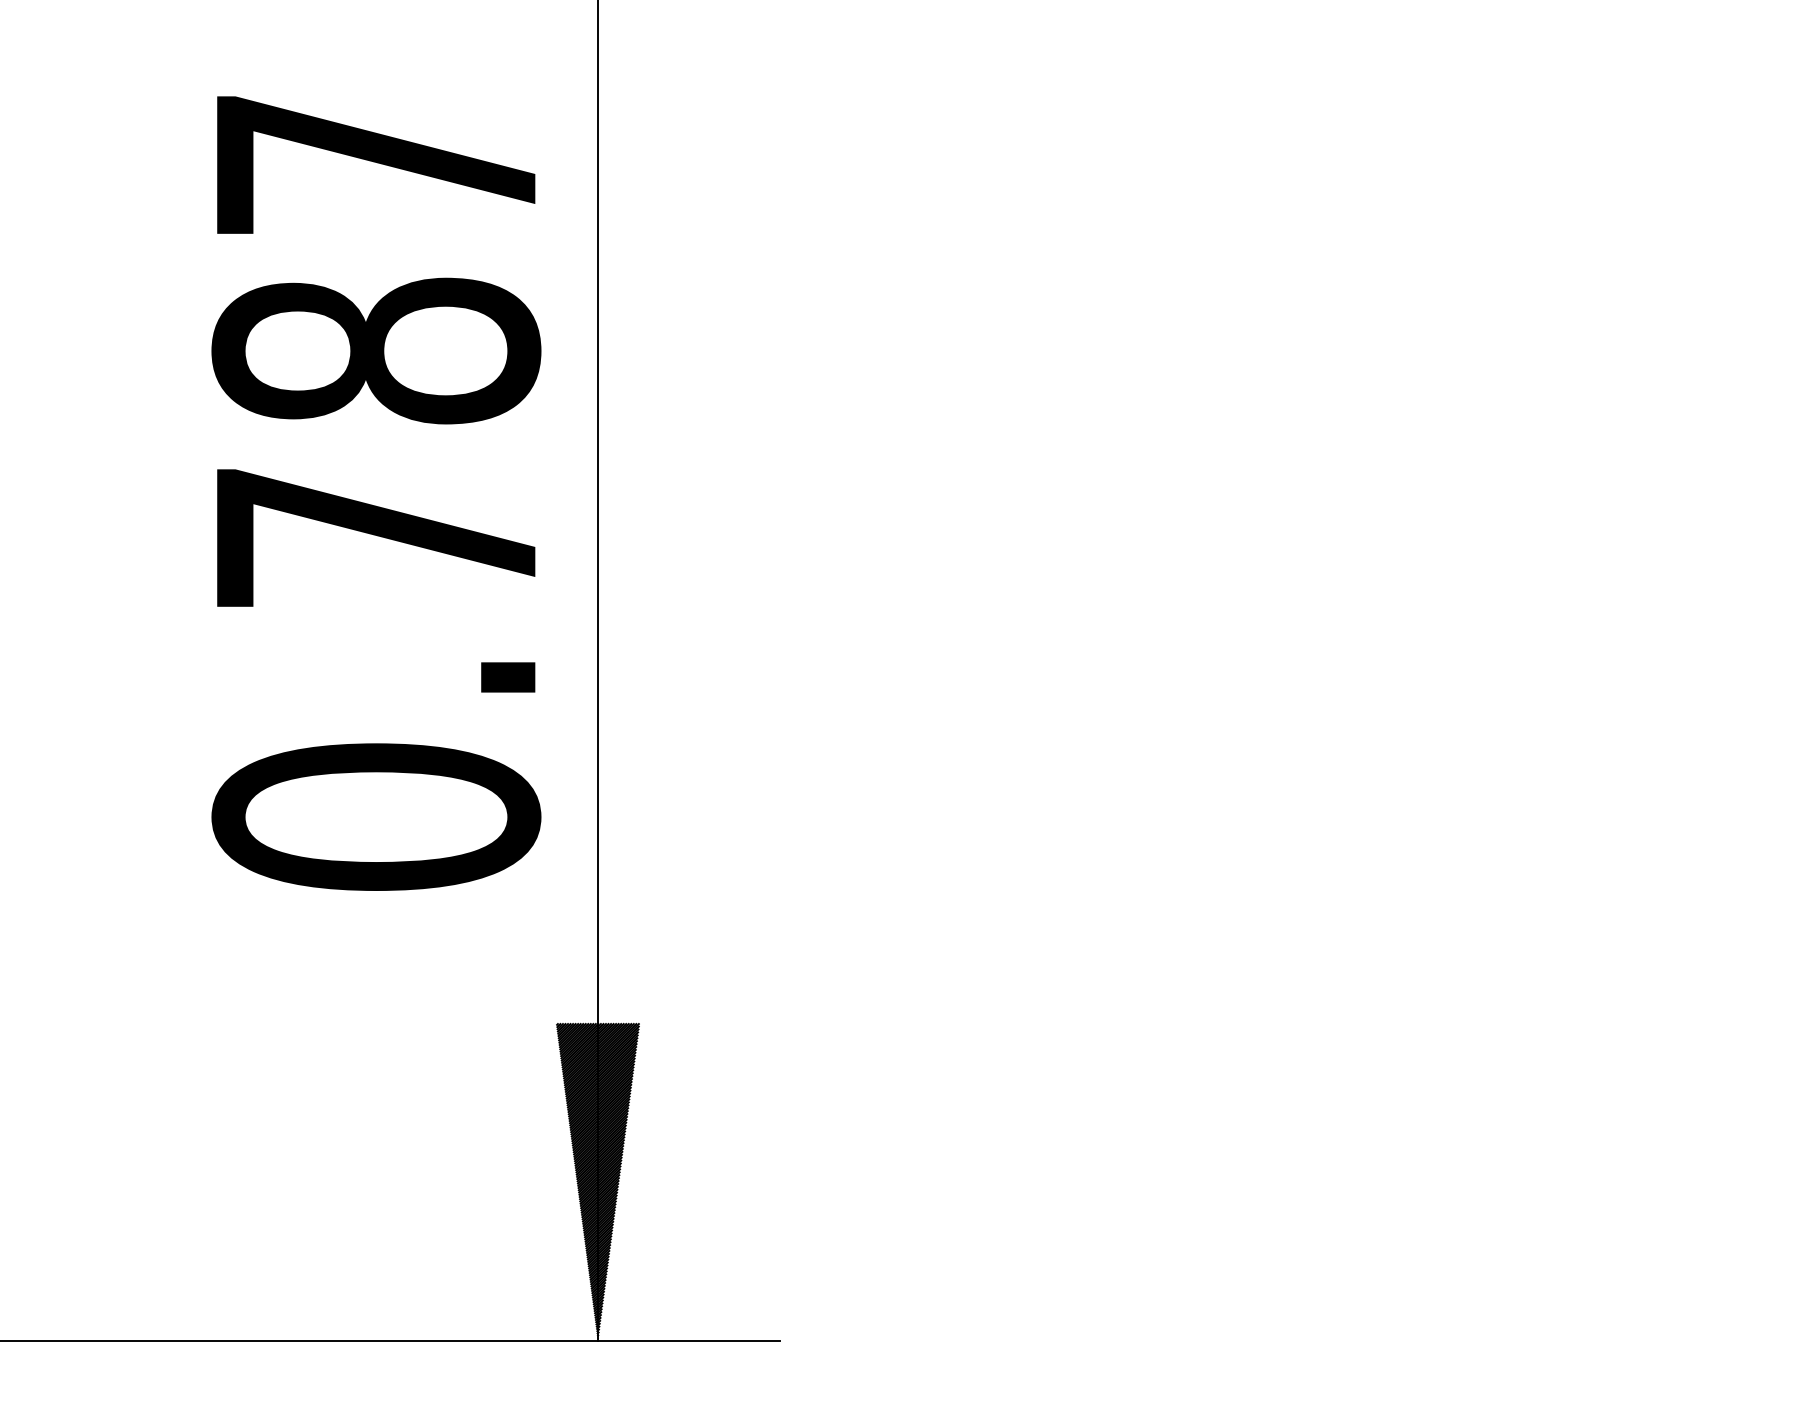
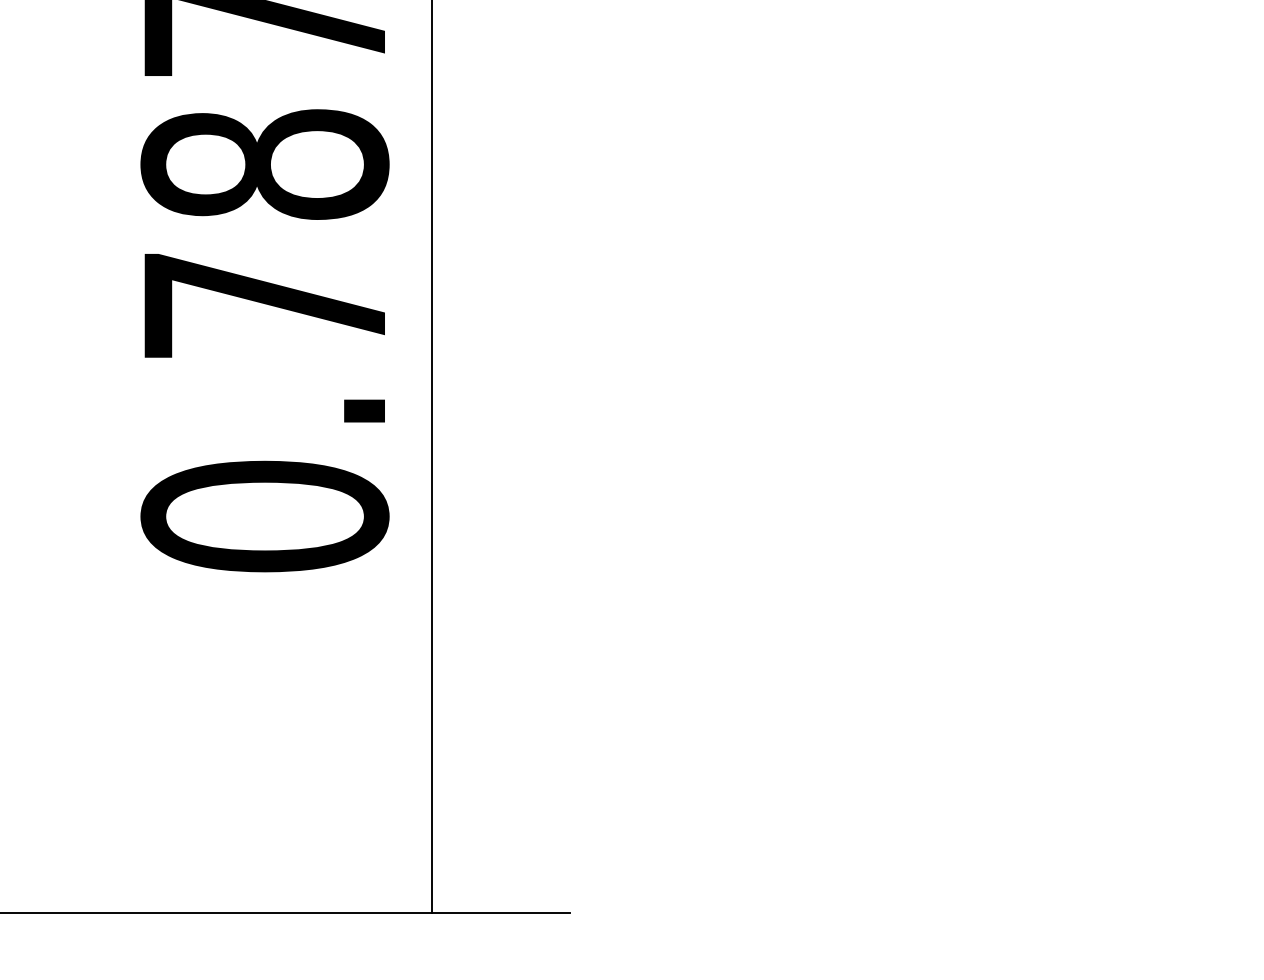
hatch: (597, 1181) -> (431, 791), removed

